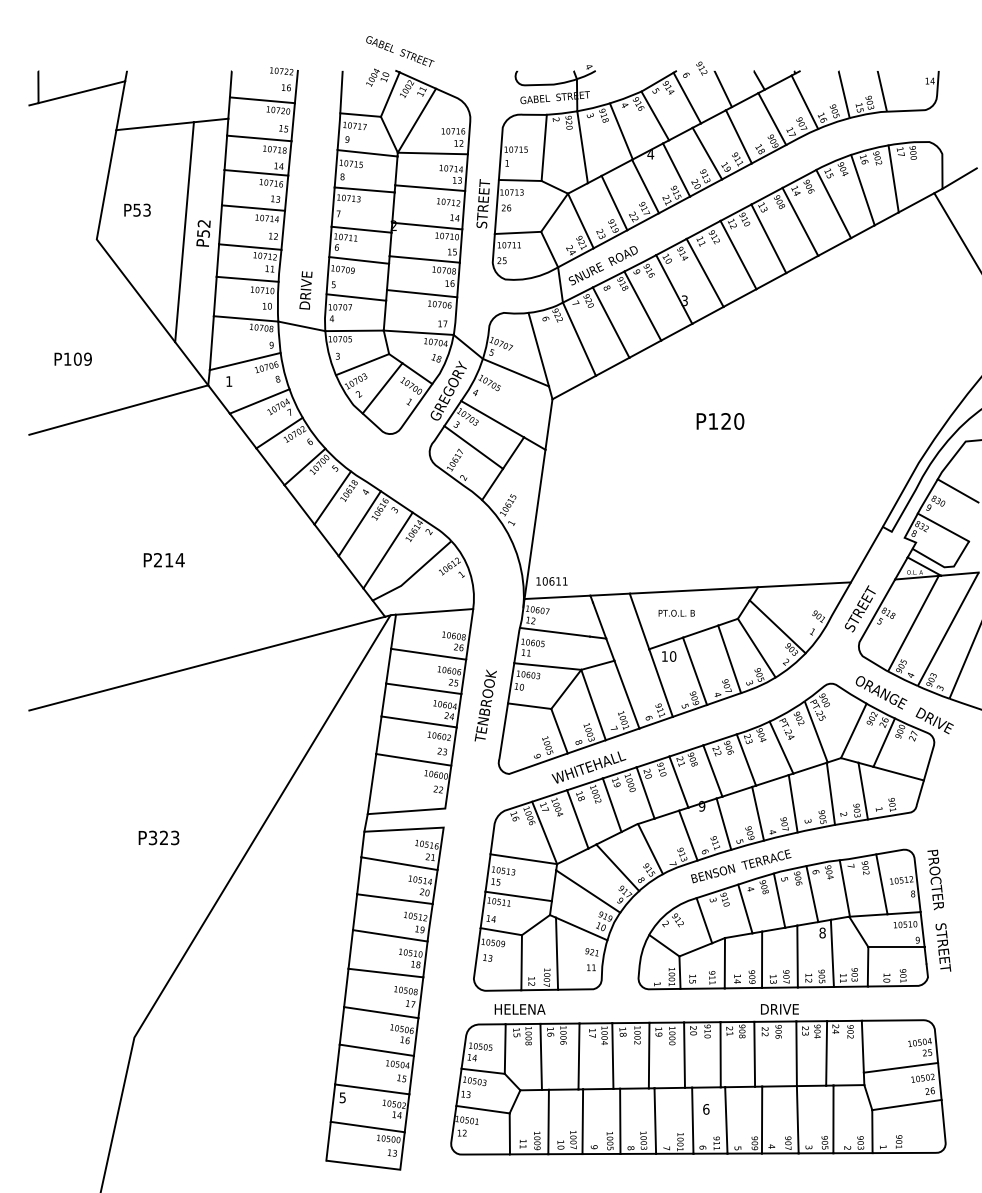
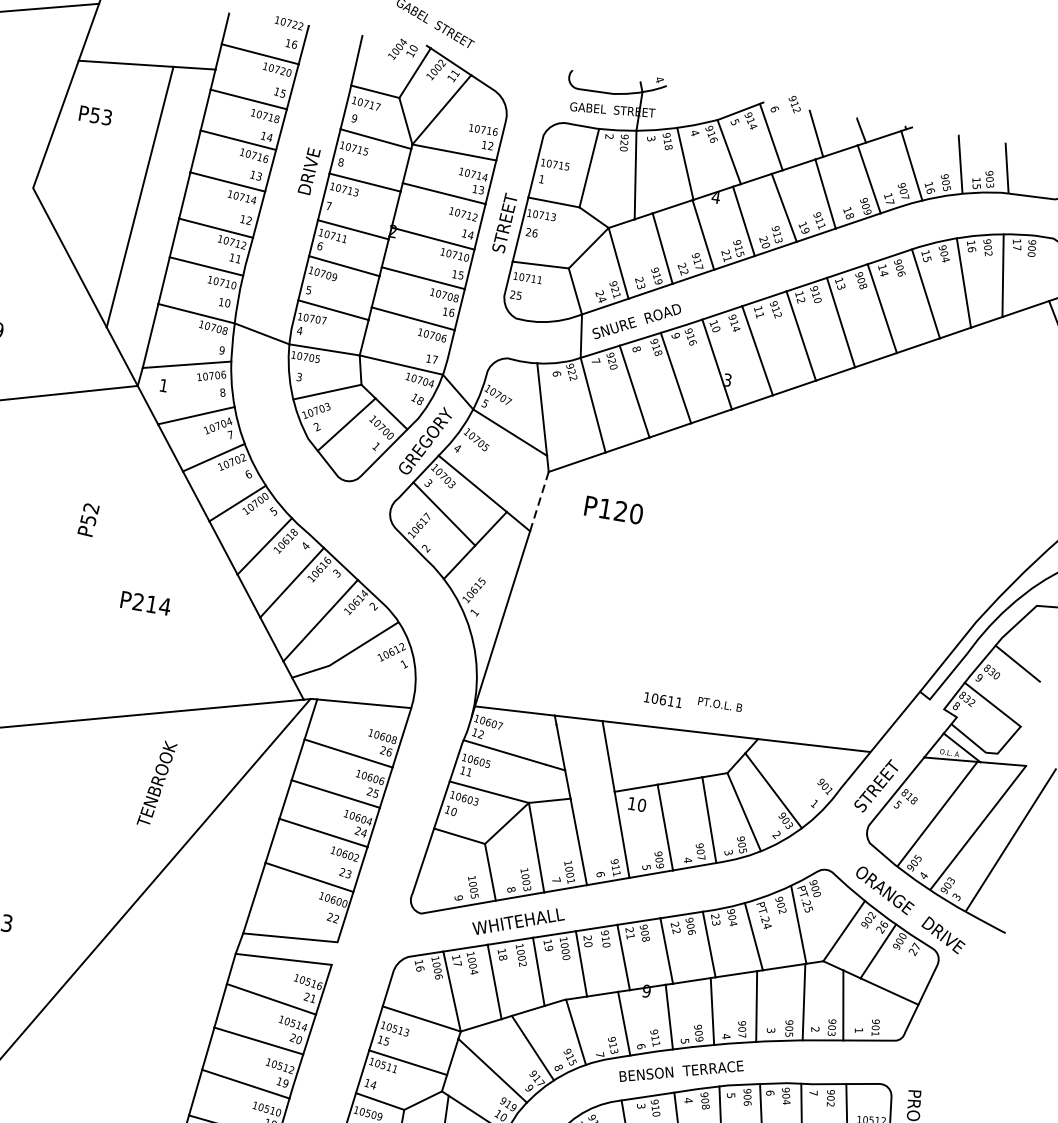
text: (137, 209) -> (95, 114), moved
text: (203, 233) -> (88, 519), moved
text: (305, 290) -> (308, 171), moved
text: (720, 421) -> (613, 510), moved
line: (549, 424) -> (540, 501), solid -> dashed
text: (163, 560) -> (144, 603), moved
text: (551, 581) -> (662, 700), moved
text: (676, 612) -> (720, 703), moved
text: (485, 705) -> (156, 783), moved

